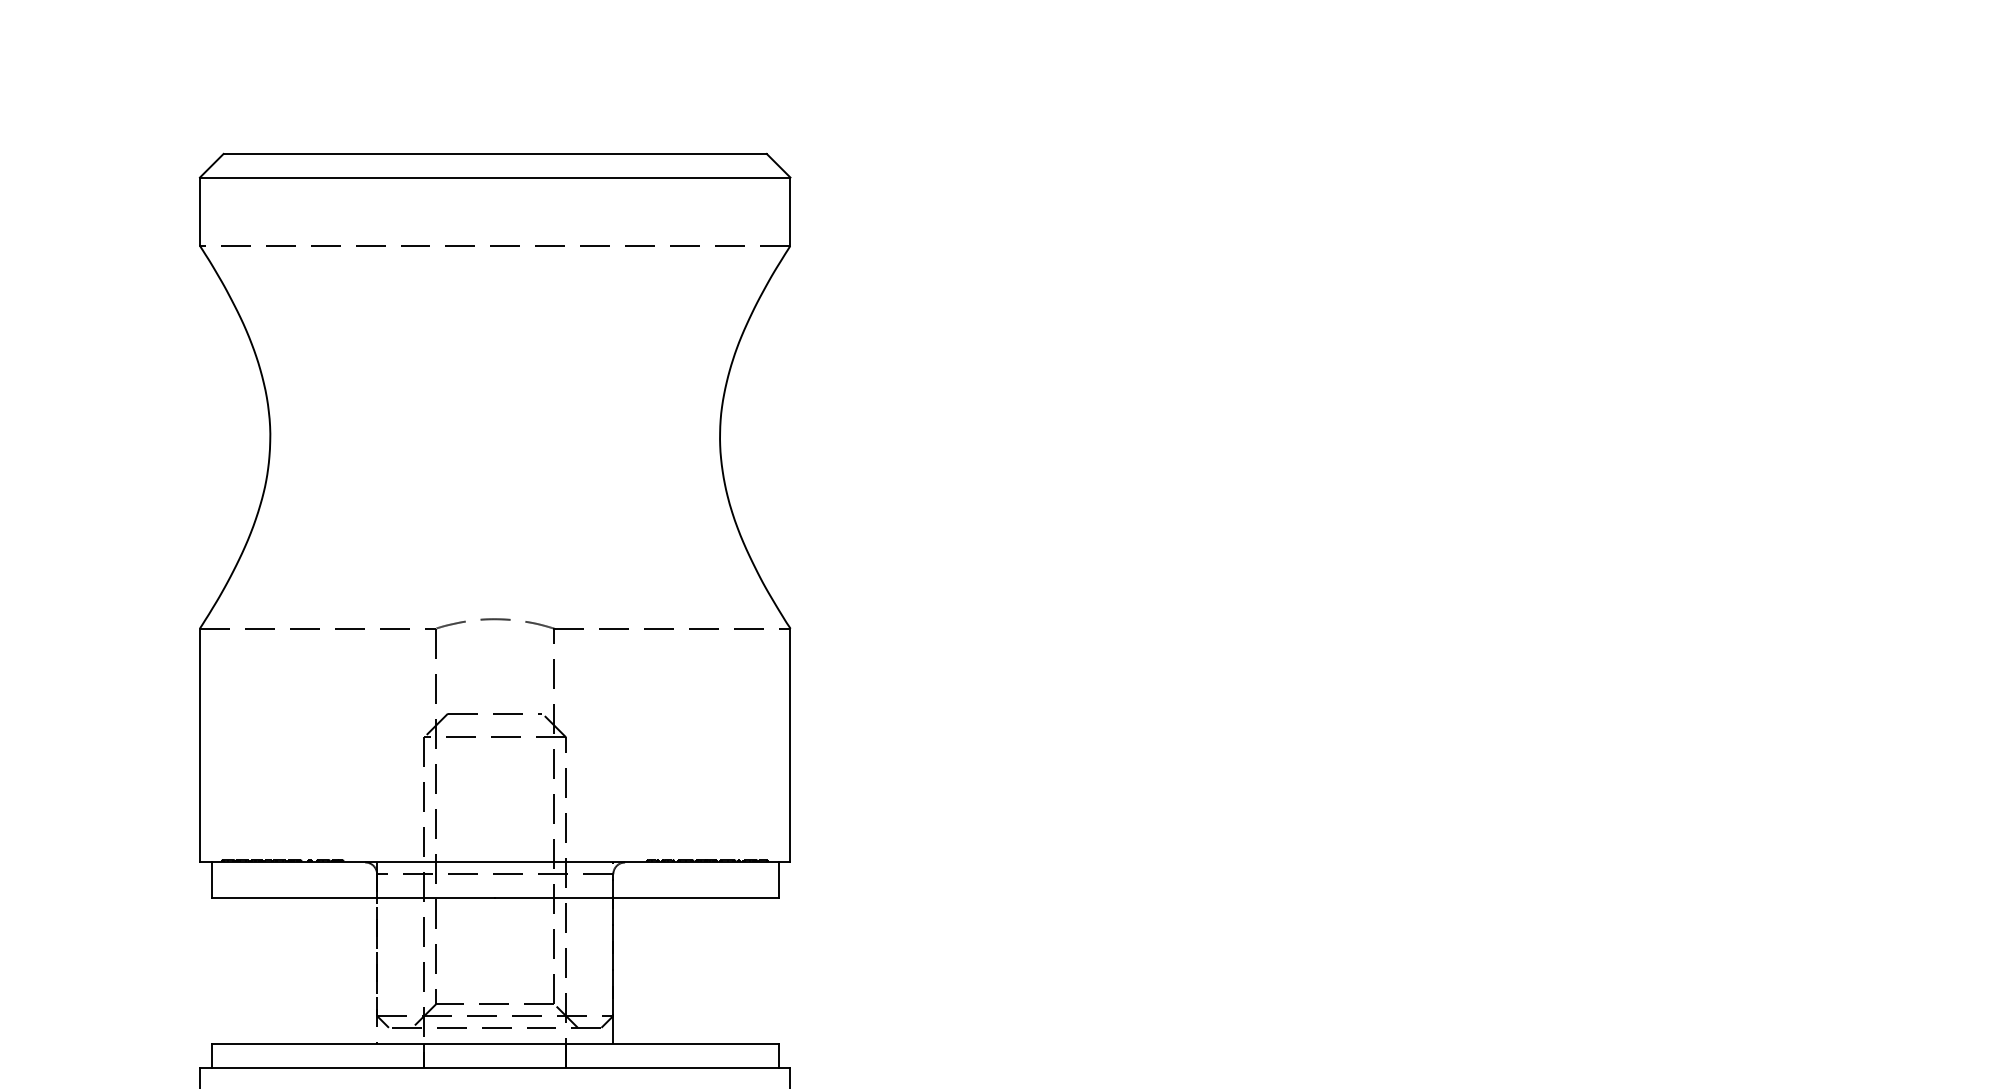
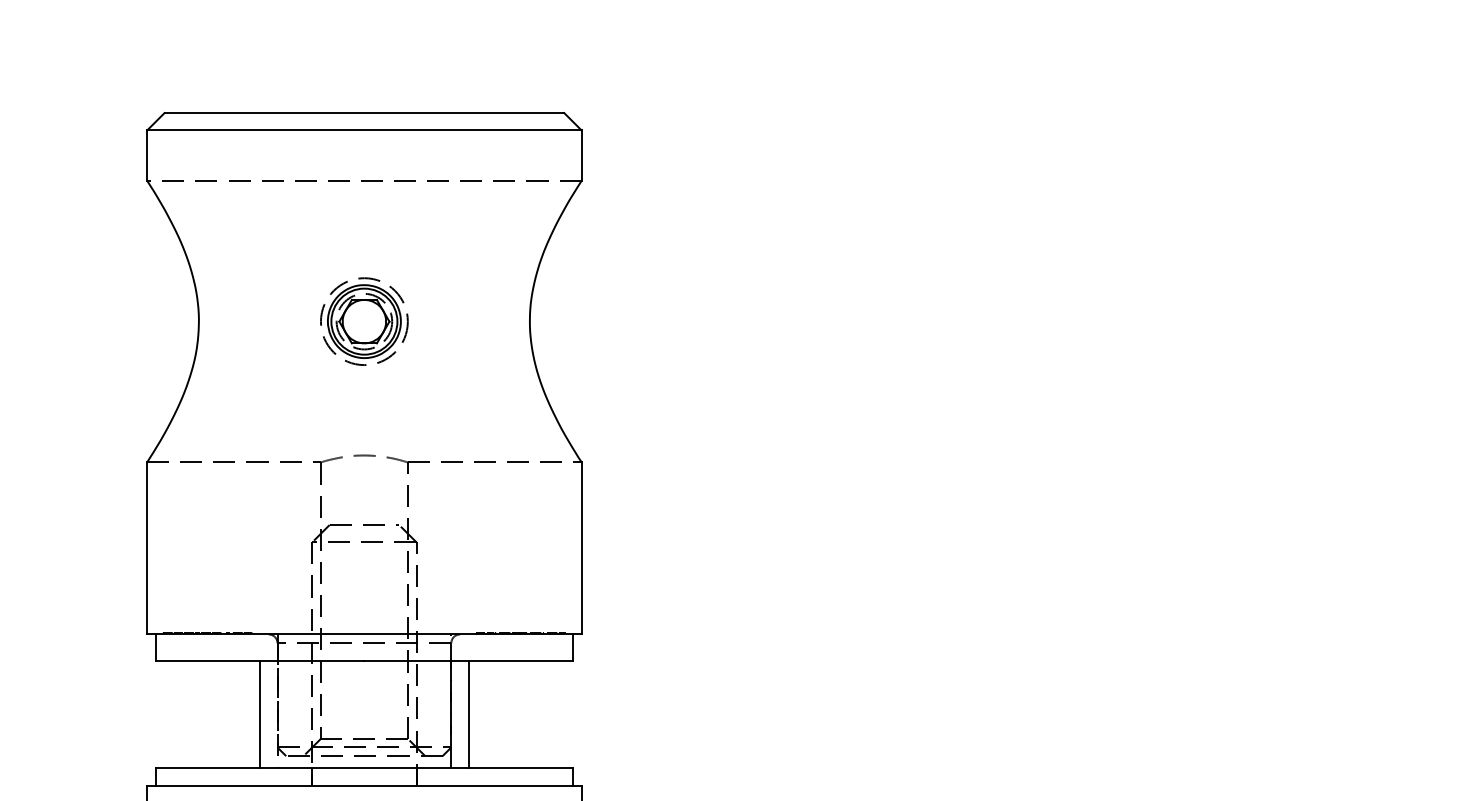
part: (495, 437) -> (364, 321), added
line: (353, 970) -> (260, 713), added
line: (636, 970) -> (468, 713), added

